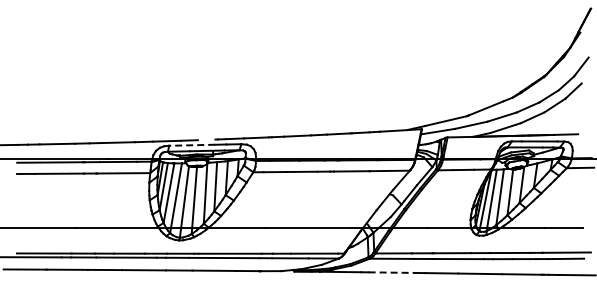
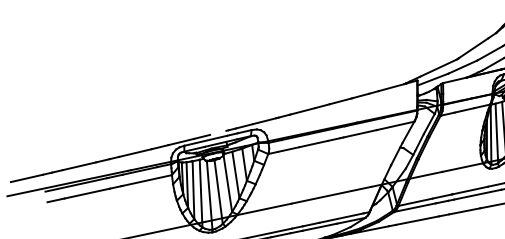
line: (191, 145) -> (205, 141), dashed -> solid
line: (391, 272) -> (417, 220), dashed -> solid

